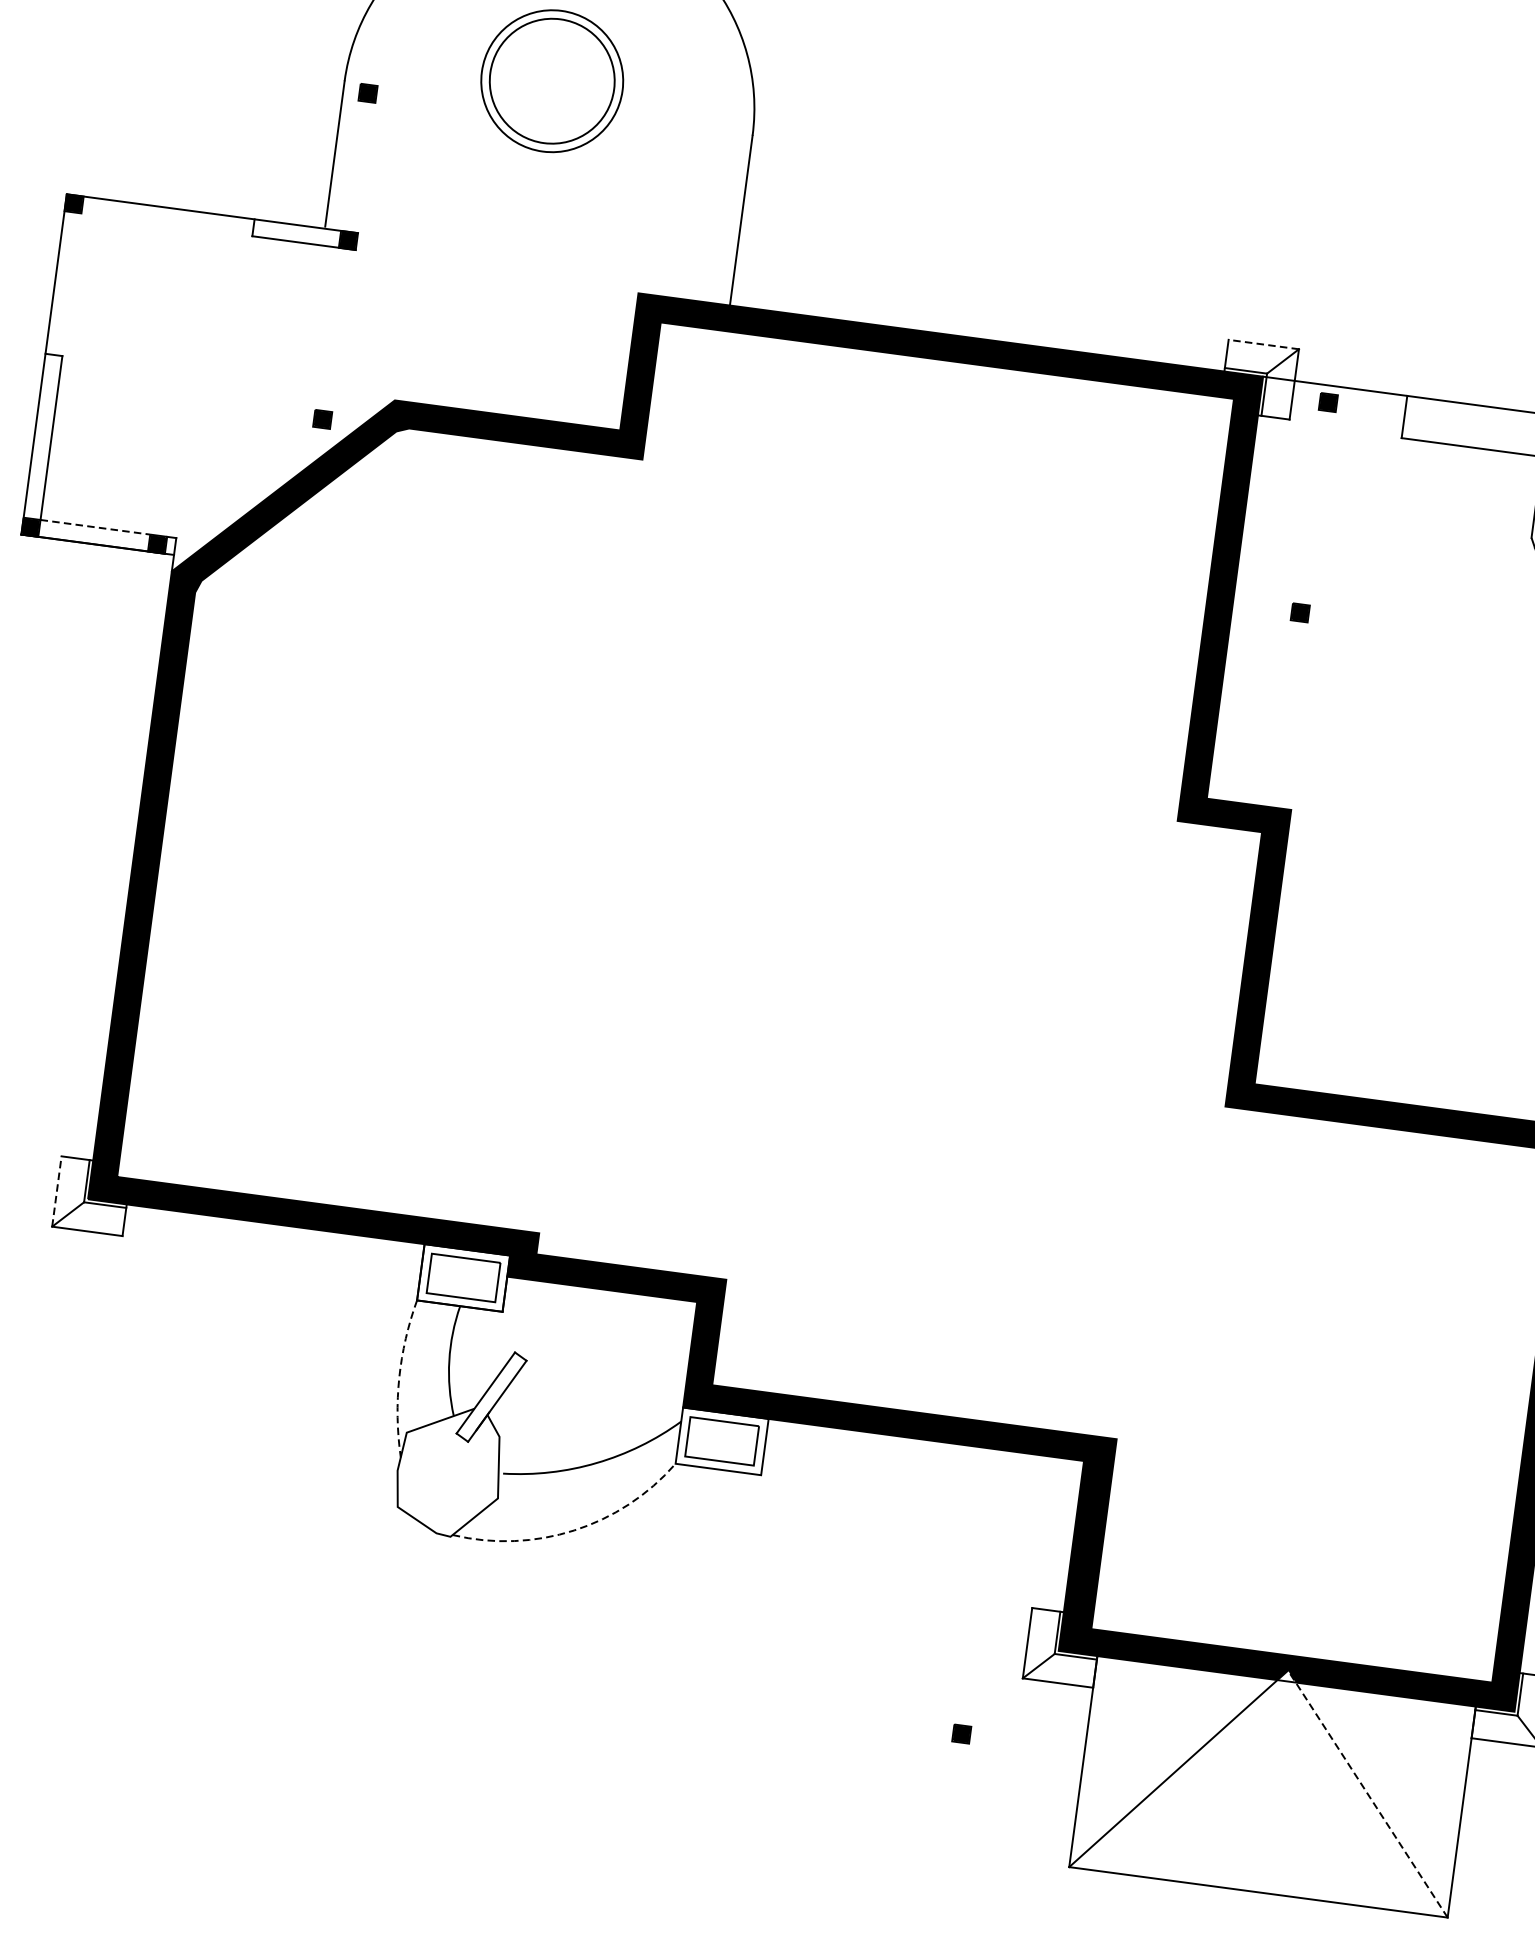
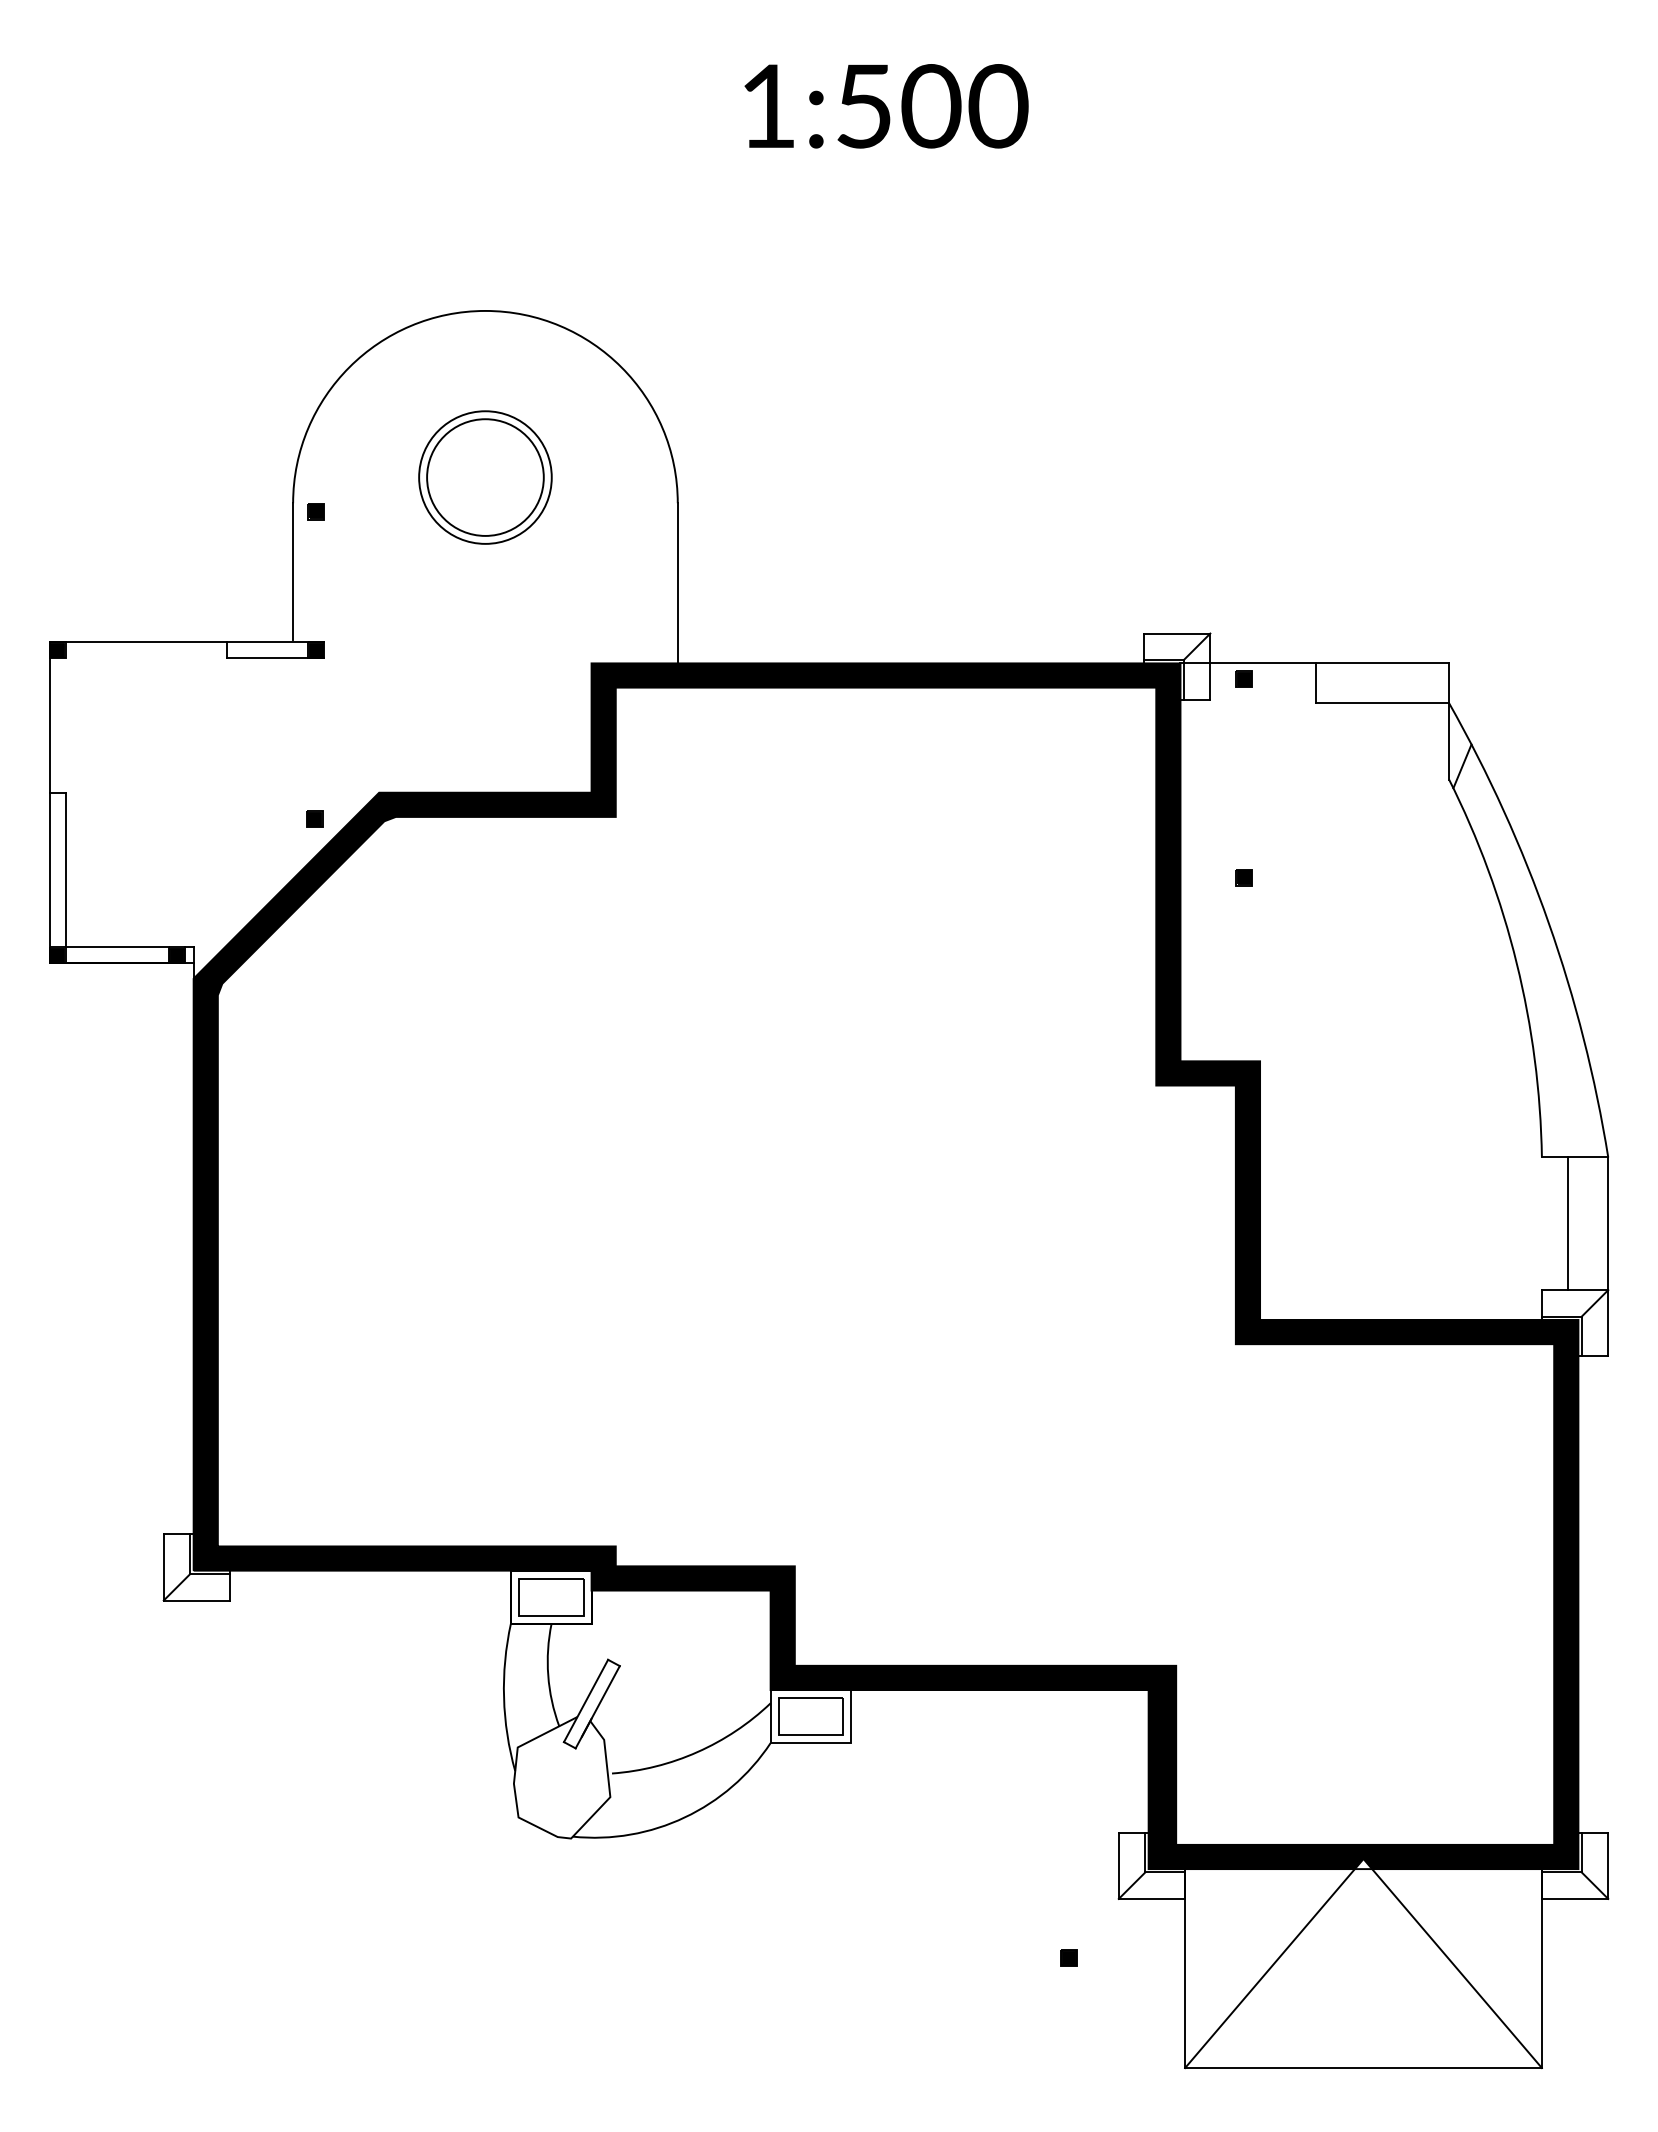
line: (1263, 344) -> (1176, 633), dashed -> solid
line: (95, 527) -> (117, 947), dashed -> solid
line: (56, 1190) -> (163, 1566), dashed -> solid
arc: (399, 1377) -> (504, 1697), dashed -> solid
arc: (573, 1530) -> (684, 1817), dashed -> solid
line: (1367, 1794) -> (1452, 1963), dashed -> solid

